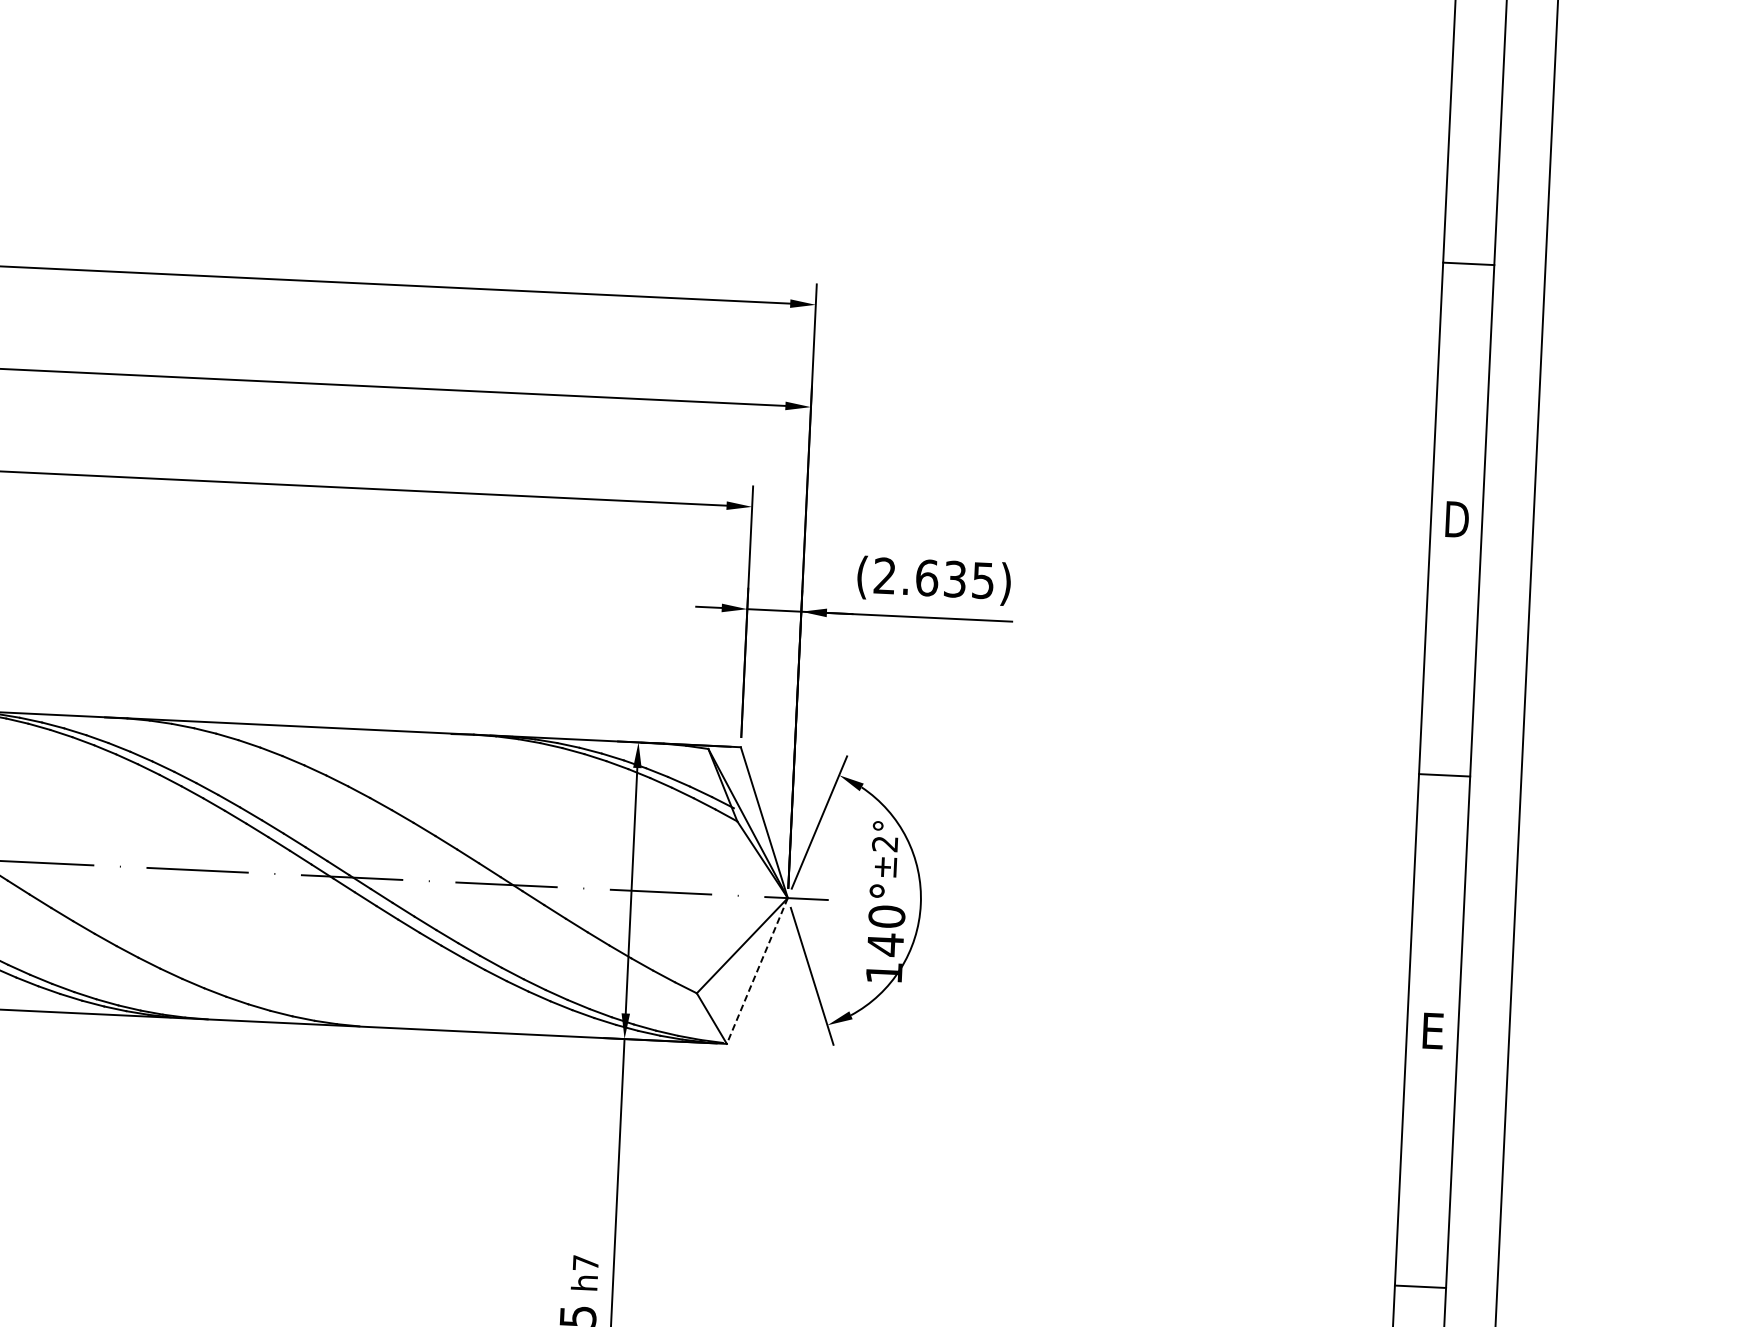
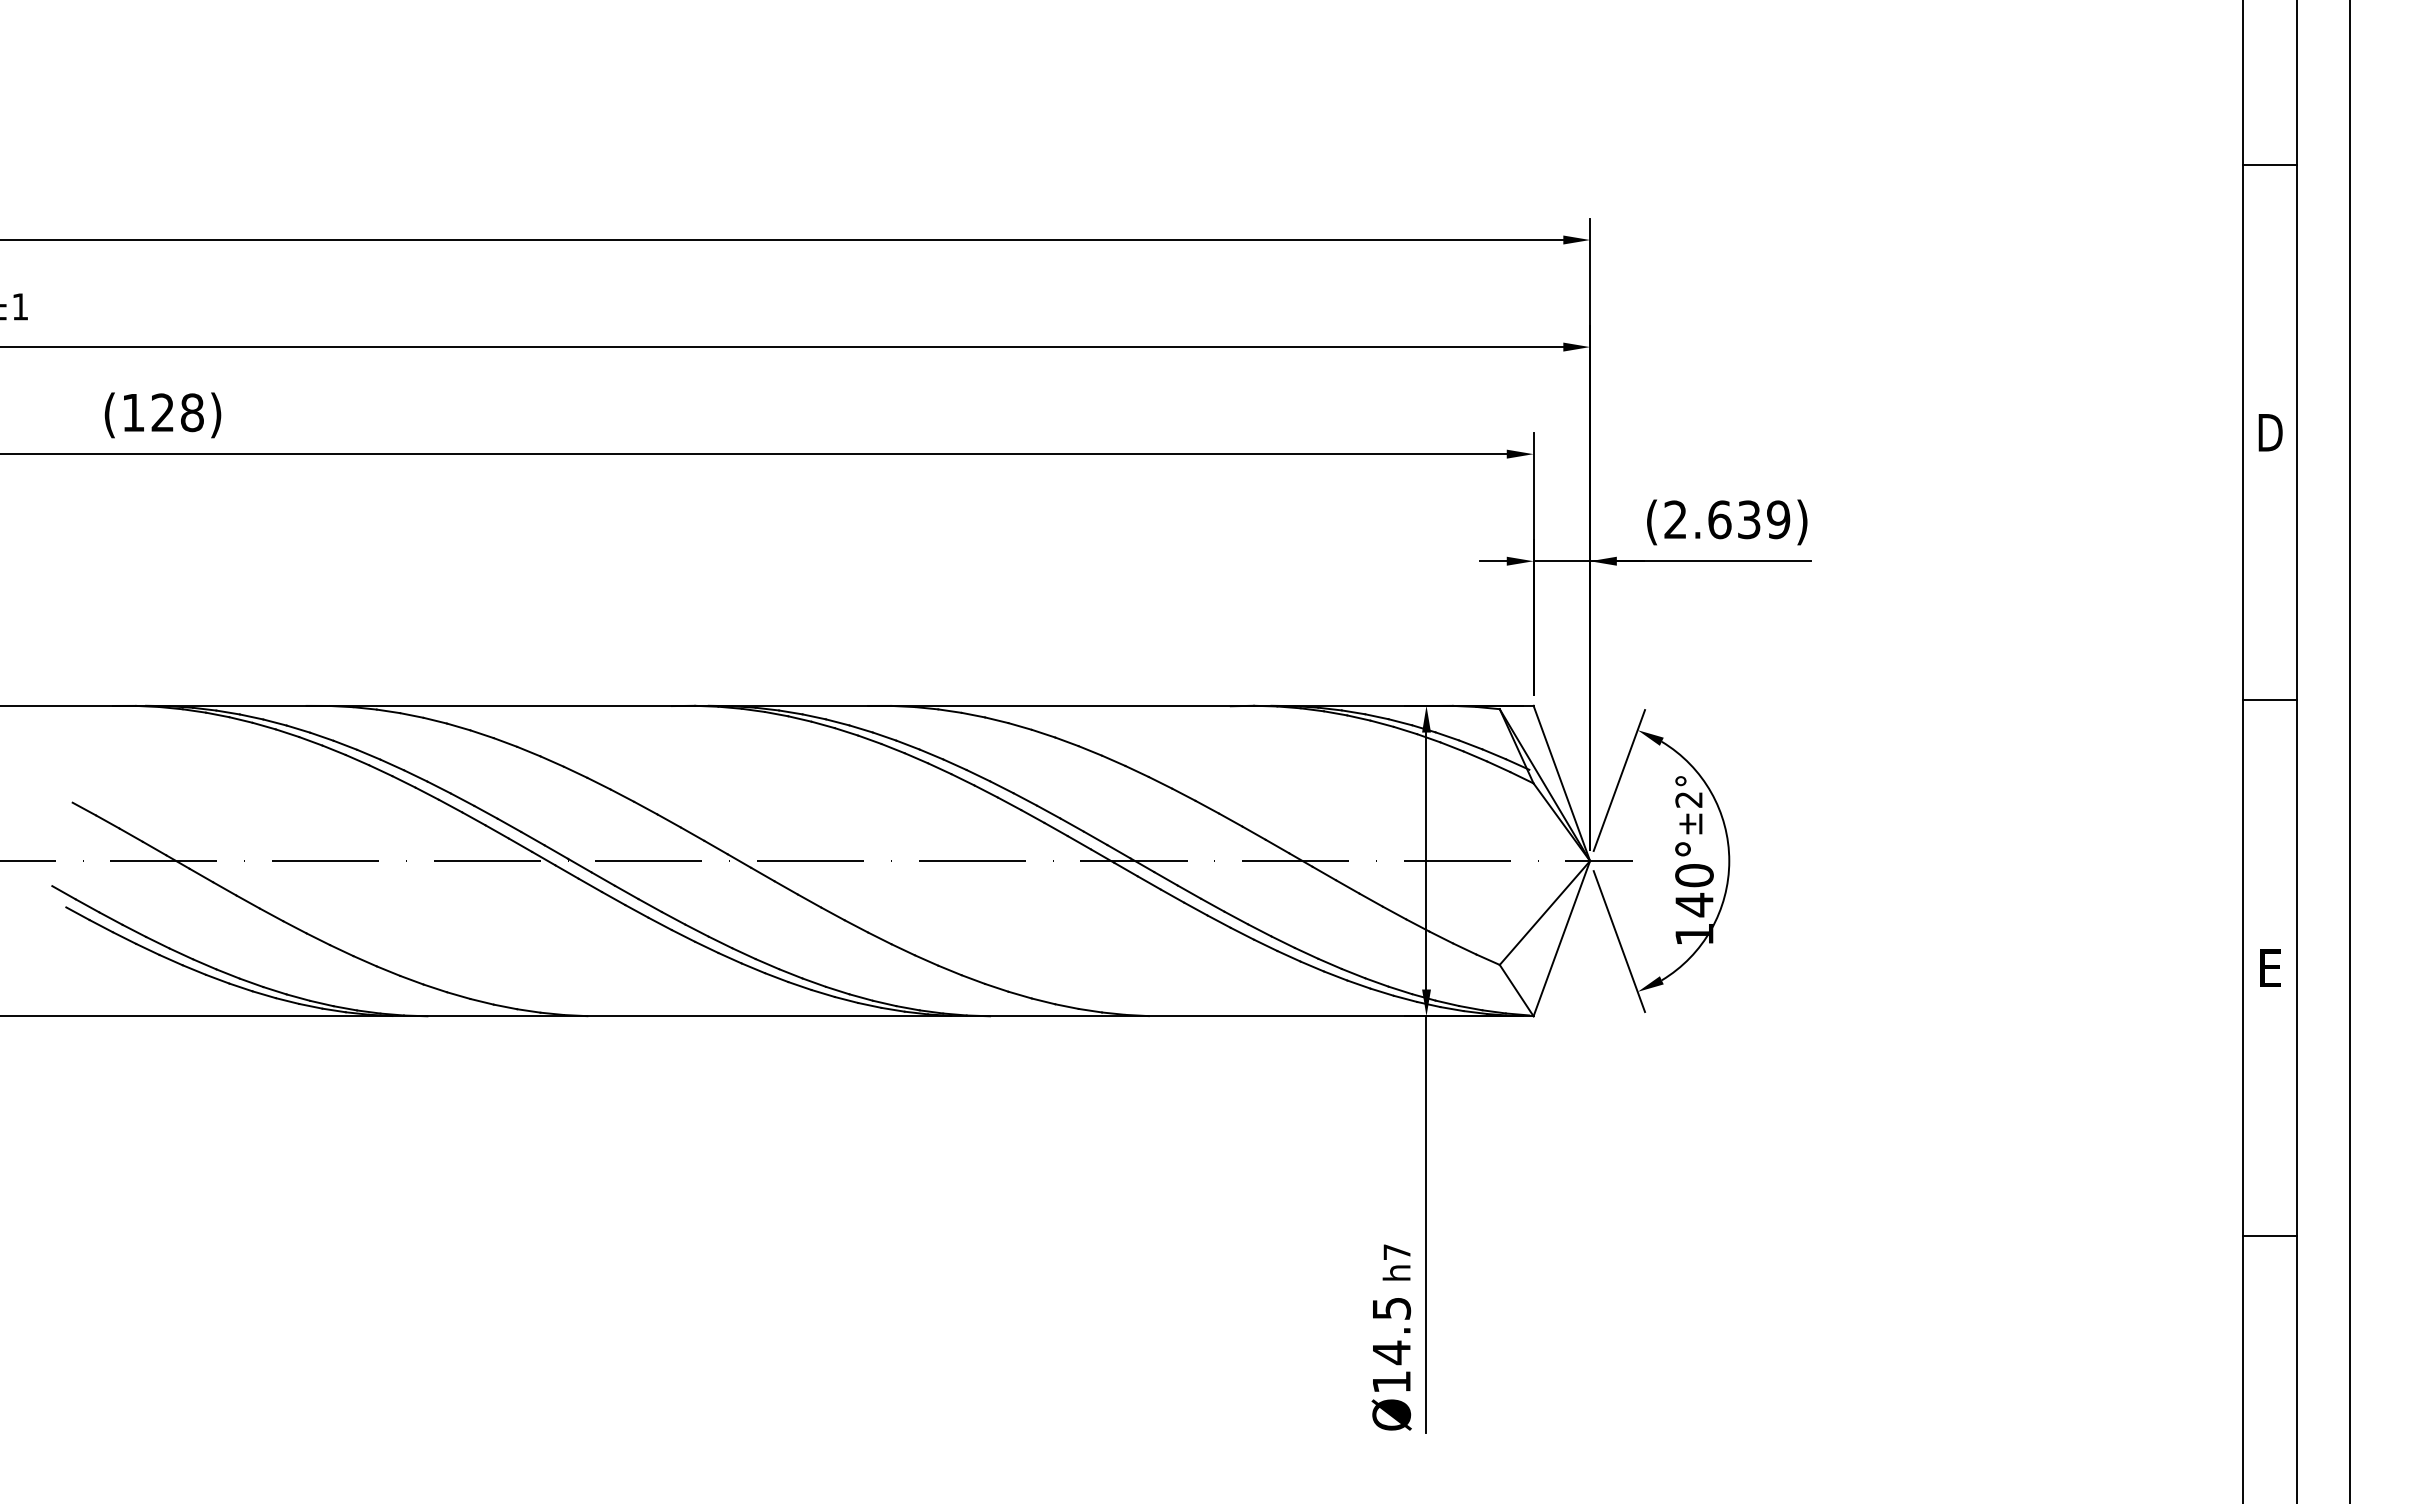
text: (983, 580) -> (1778, 519), (2.635) -> (2.639)
line: (757, 970) -> (1561, 938), dashed -> solid

